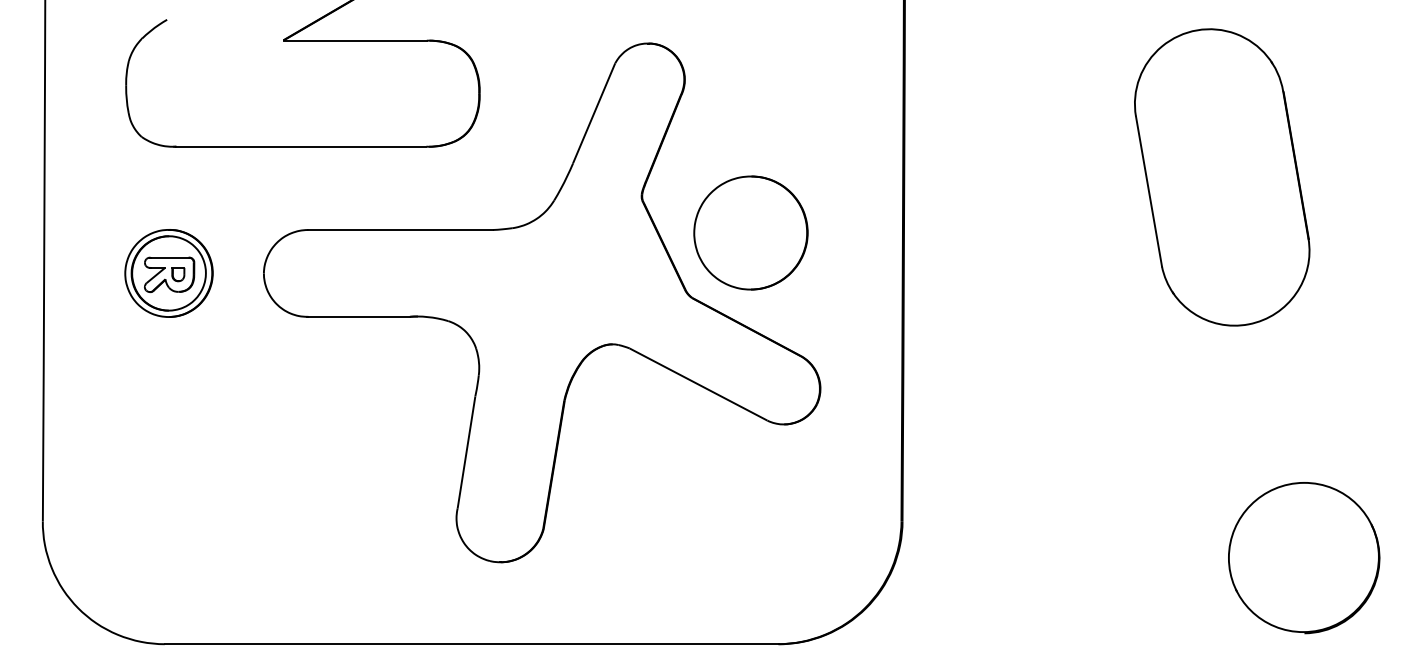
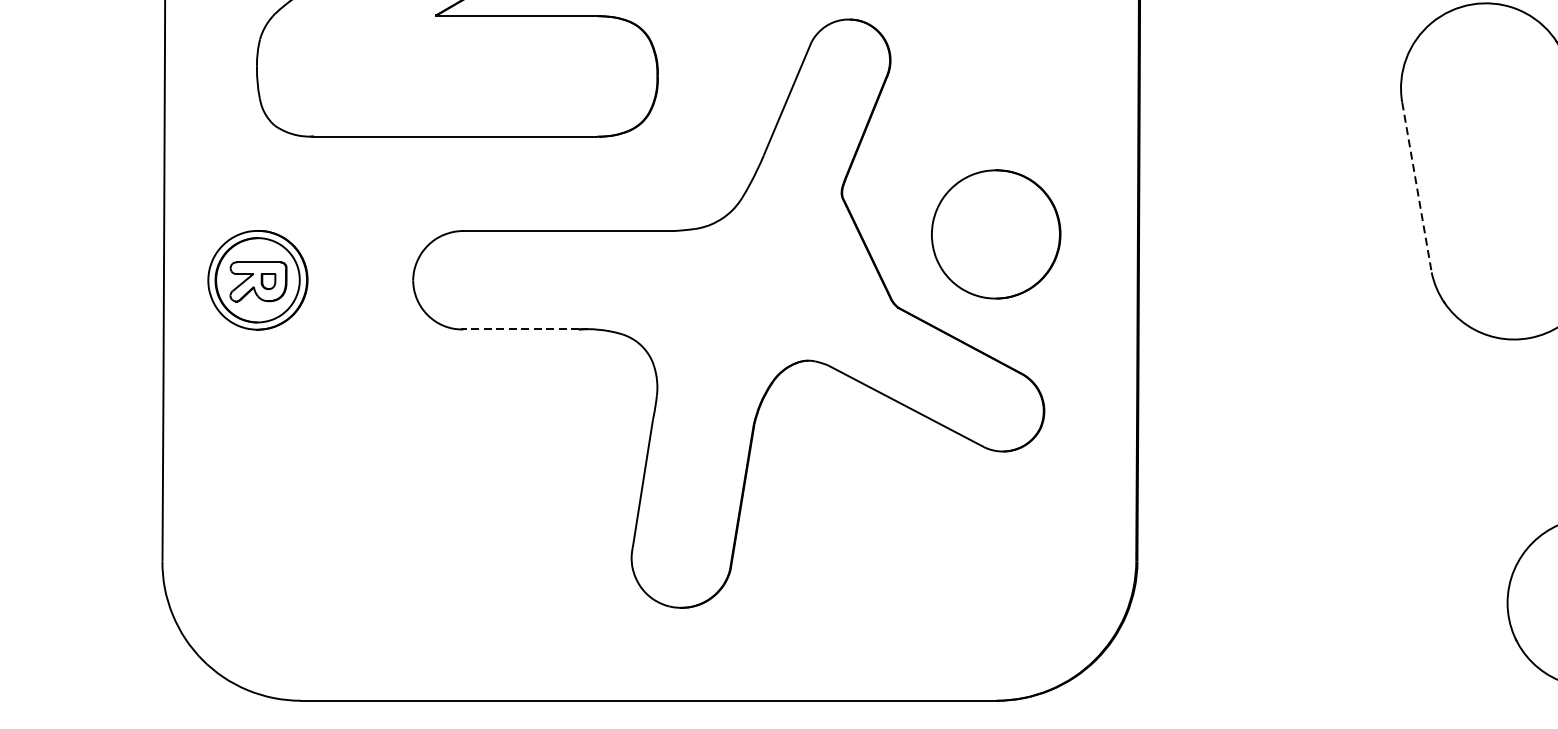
line: (1149, 191) -> (1417, 187), solid -> dashed
part: (750, 232) -> (995, 233), moved
part: (168, 273) -> (257, 280), moved
line: (358, 316) -> (520, 329), solid -> dashed

